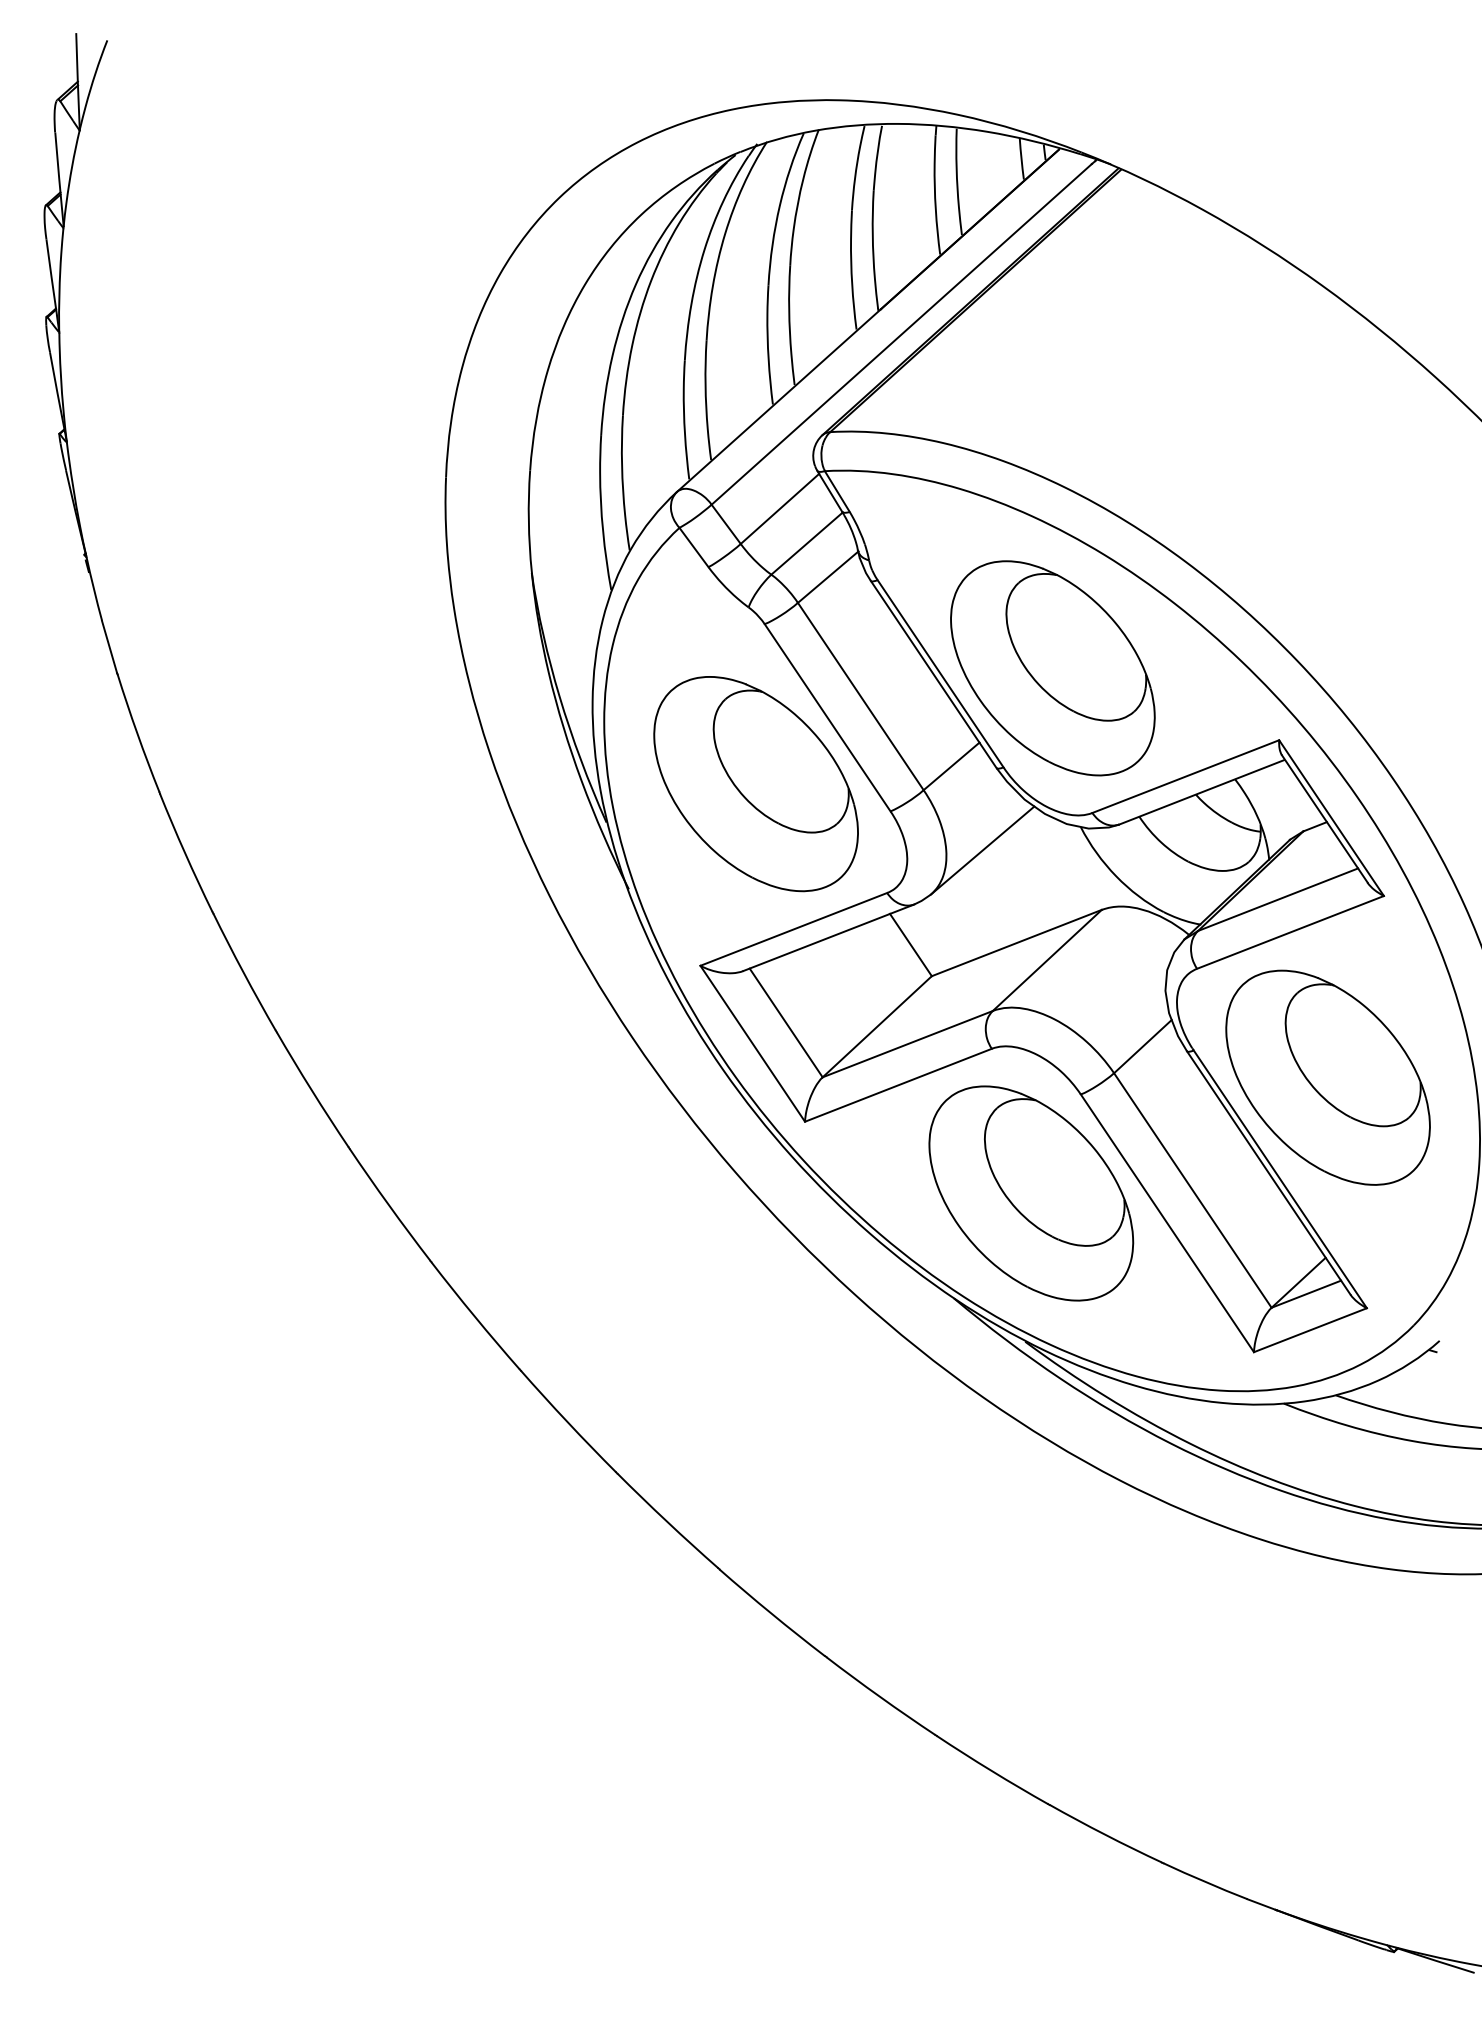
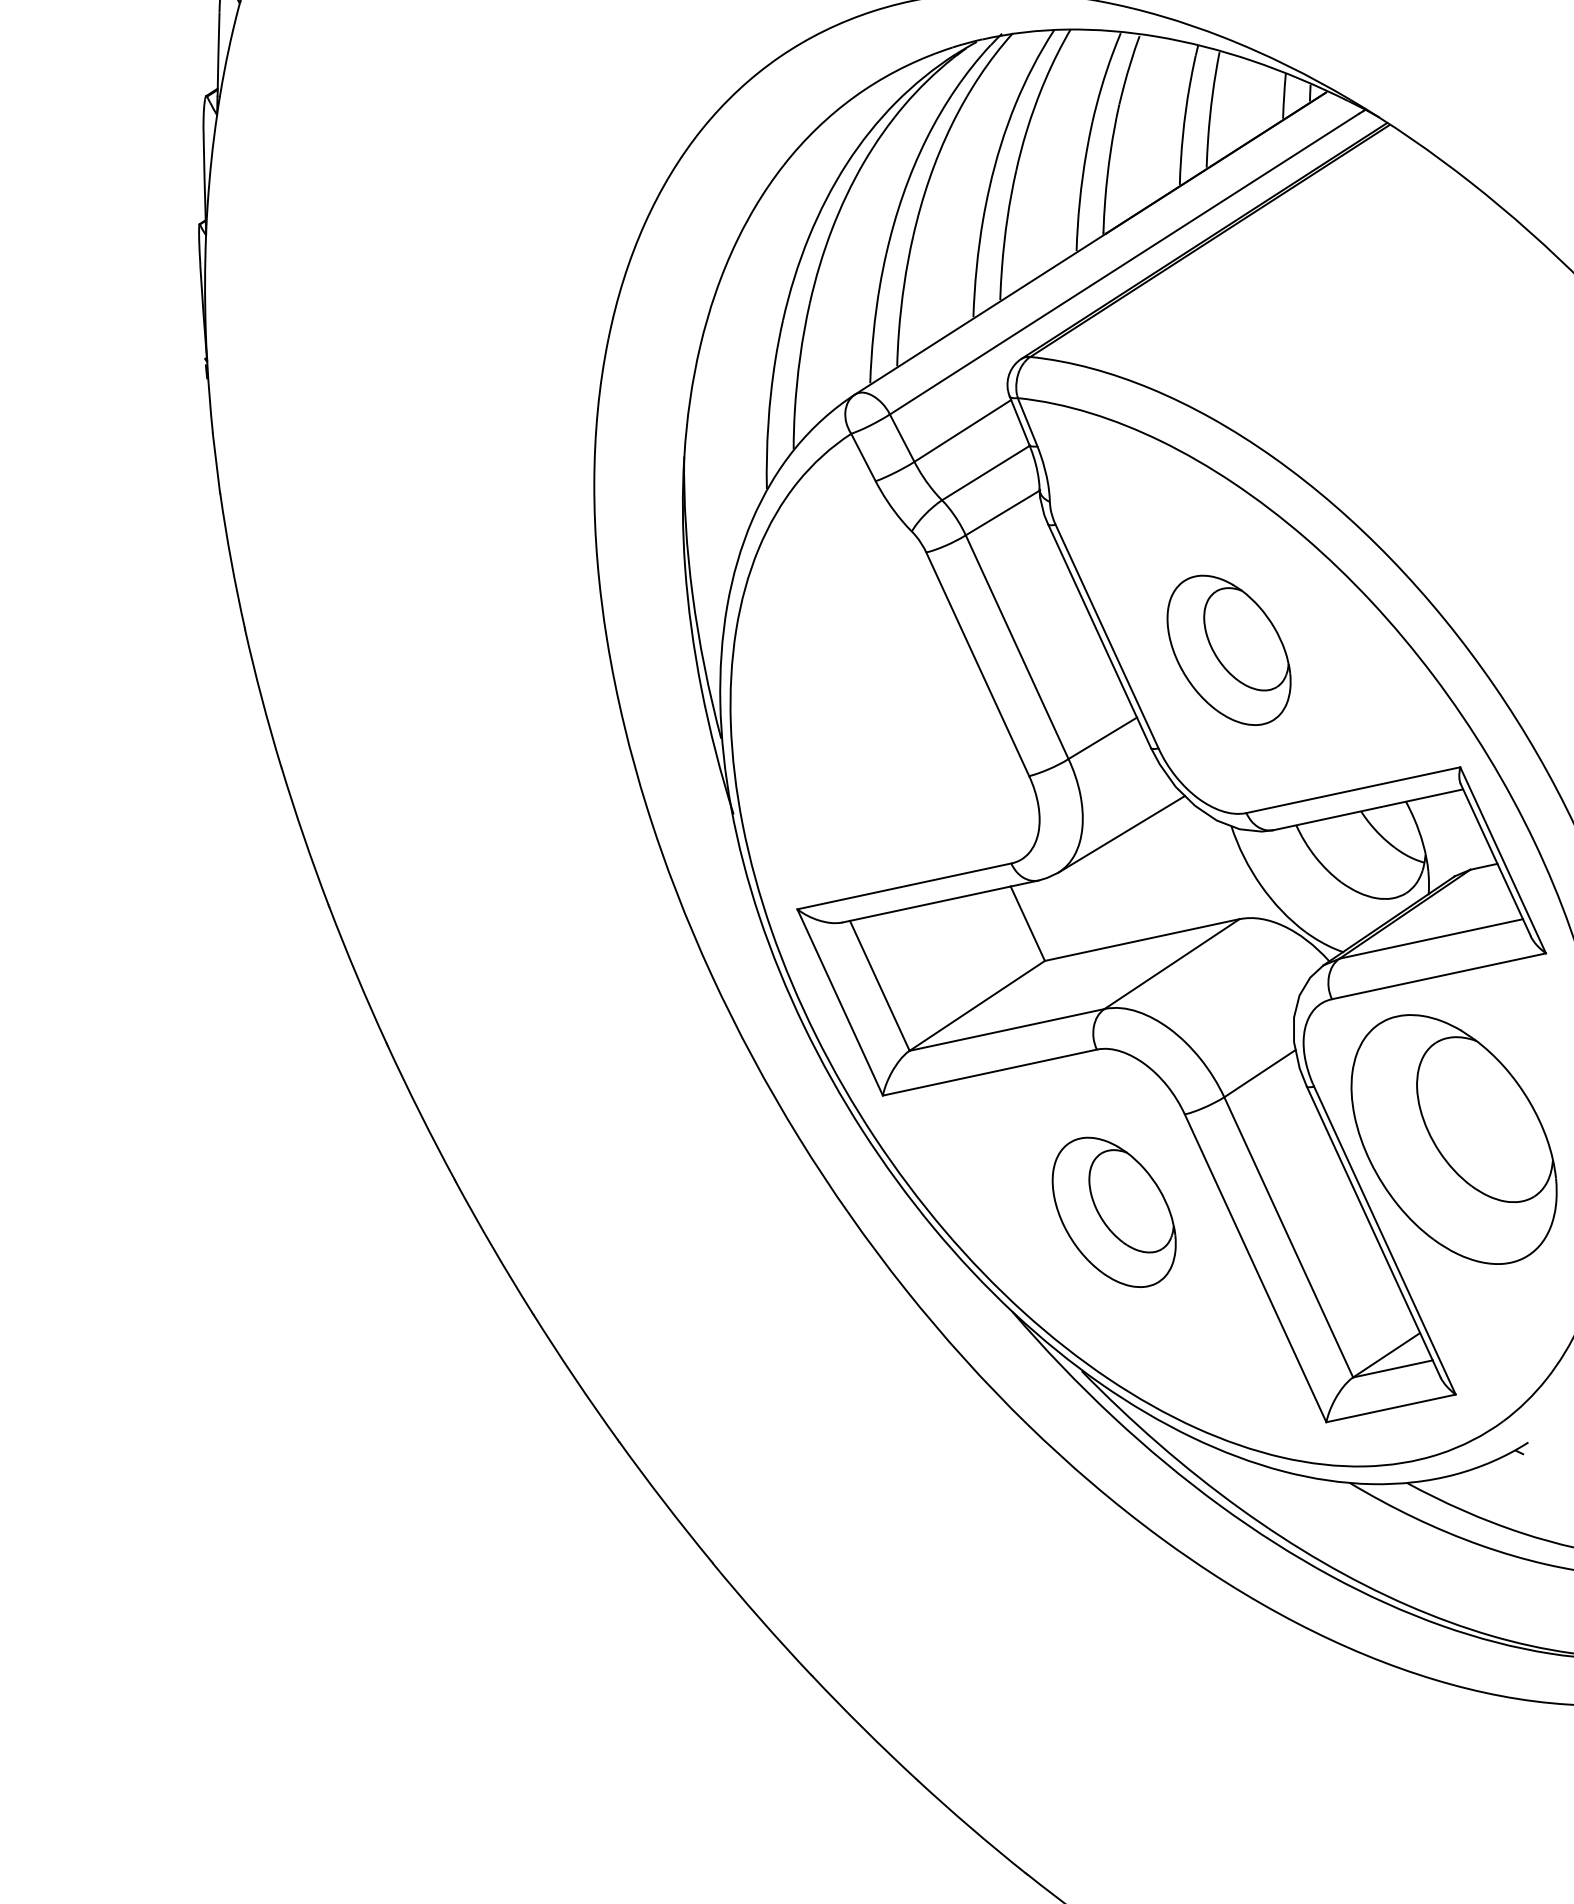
part: (1052, 668) -> (1228, 650), size x0.6
part: (755, 784) -> (888, 723), removed
part: (1031, 1193) -> (1114, 1212), size x0.6

